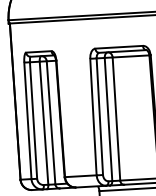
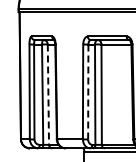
line: (100, 117) -> (88, 92), solid -> dashed
line: (51, 123) -> (48, 95), solid -> dashed

